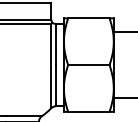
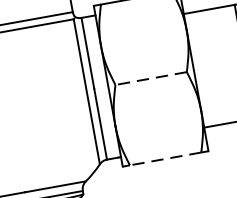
line: (88, 65) -> (150, 79), solid -> dashed
line: (88, 111) -> (164, 158), solid -> dashed

